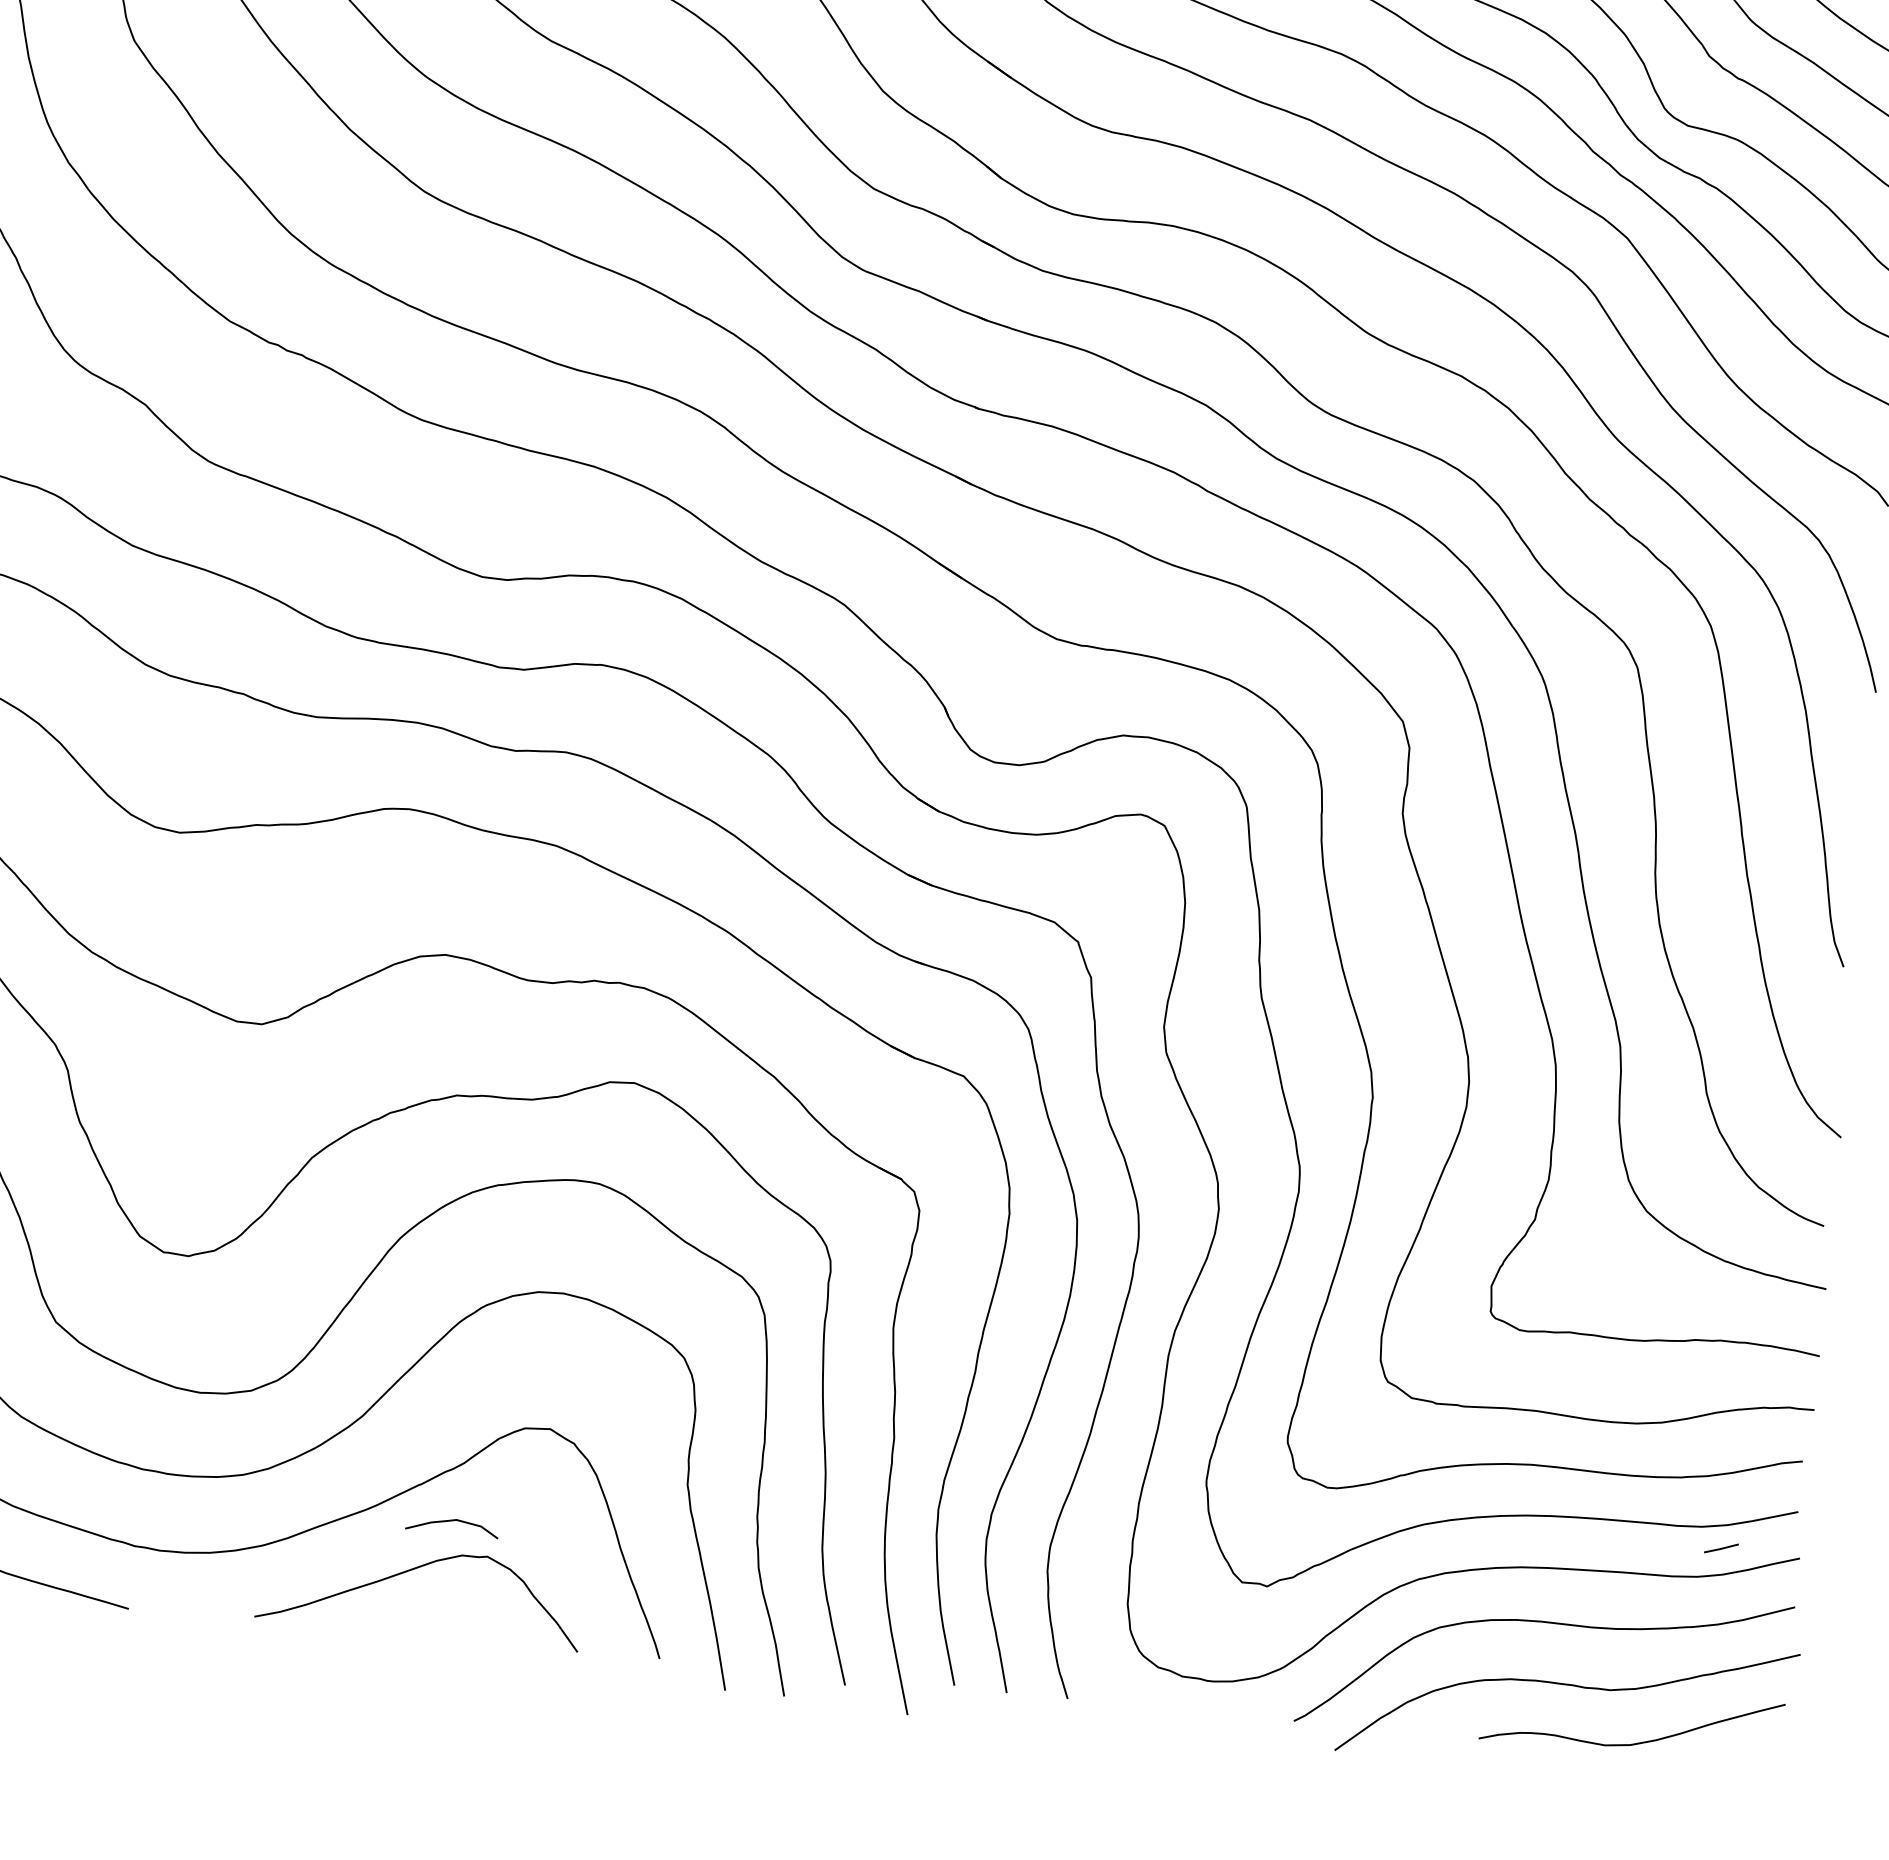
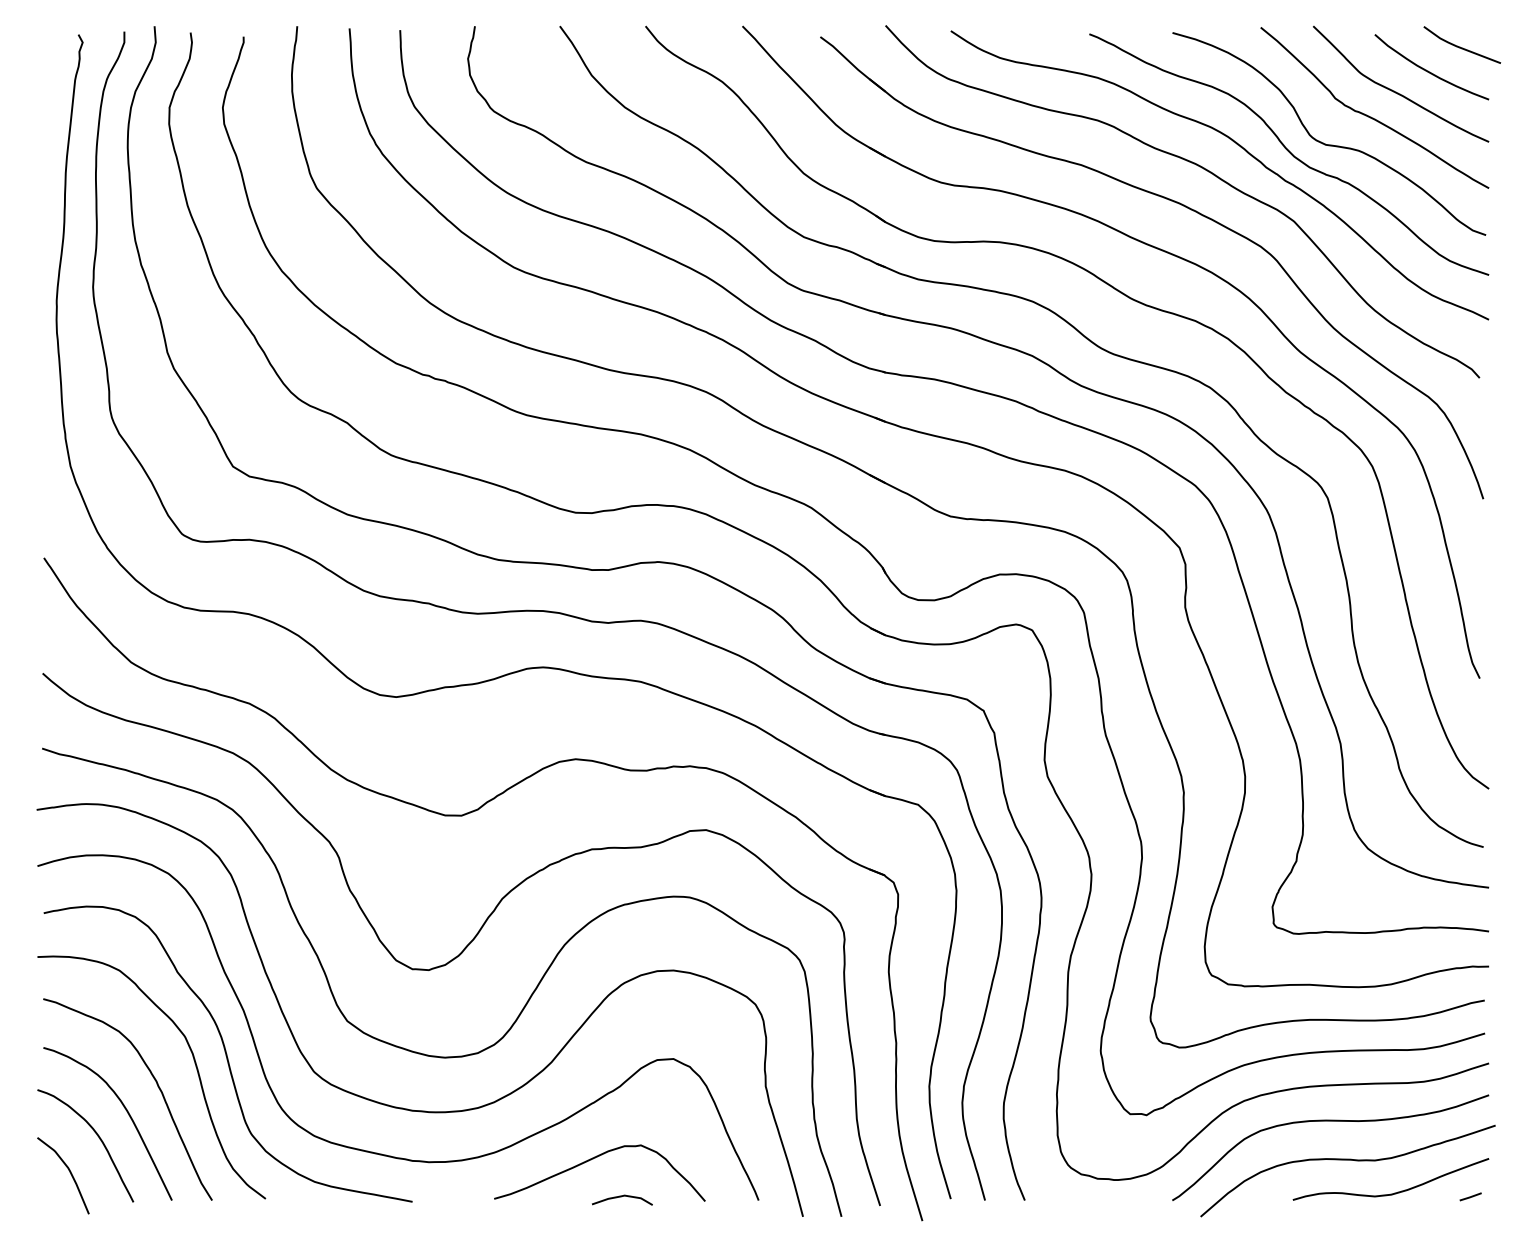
curve: (451, 1522) -> (621, 1197), moved
line: (1721, 1547) -> (1470, 1196), moved

